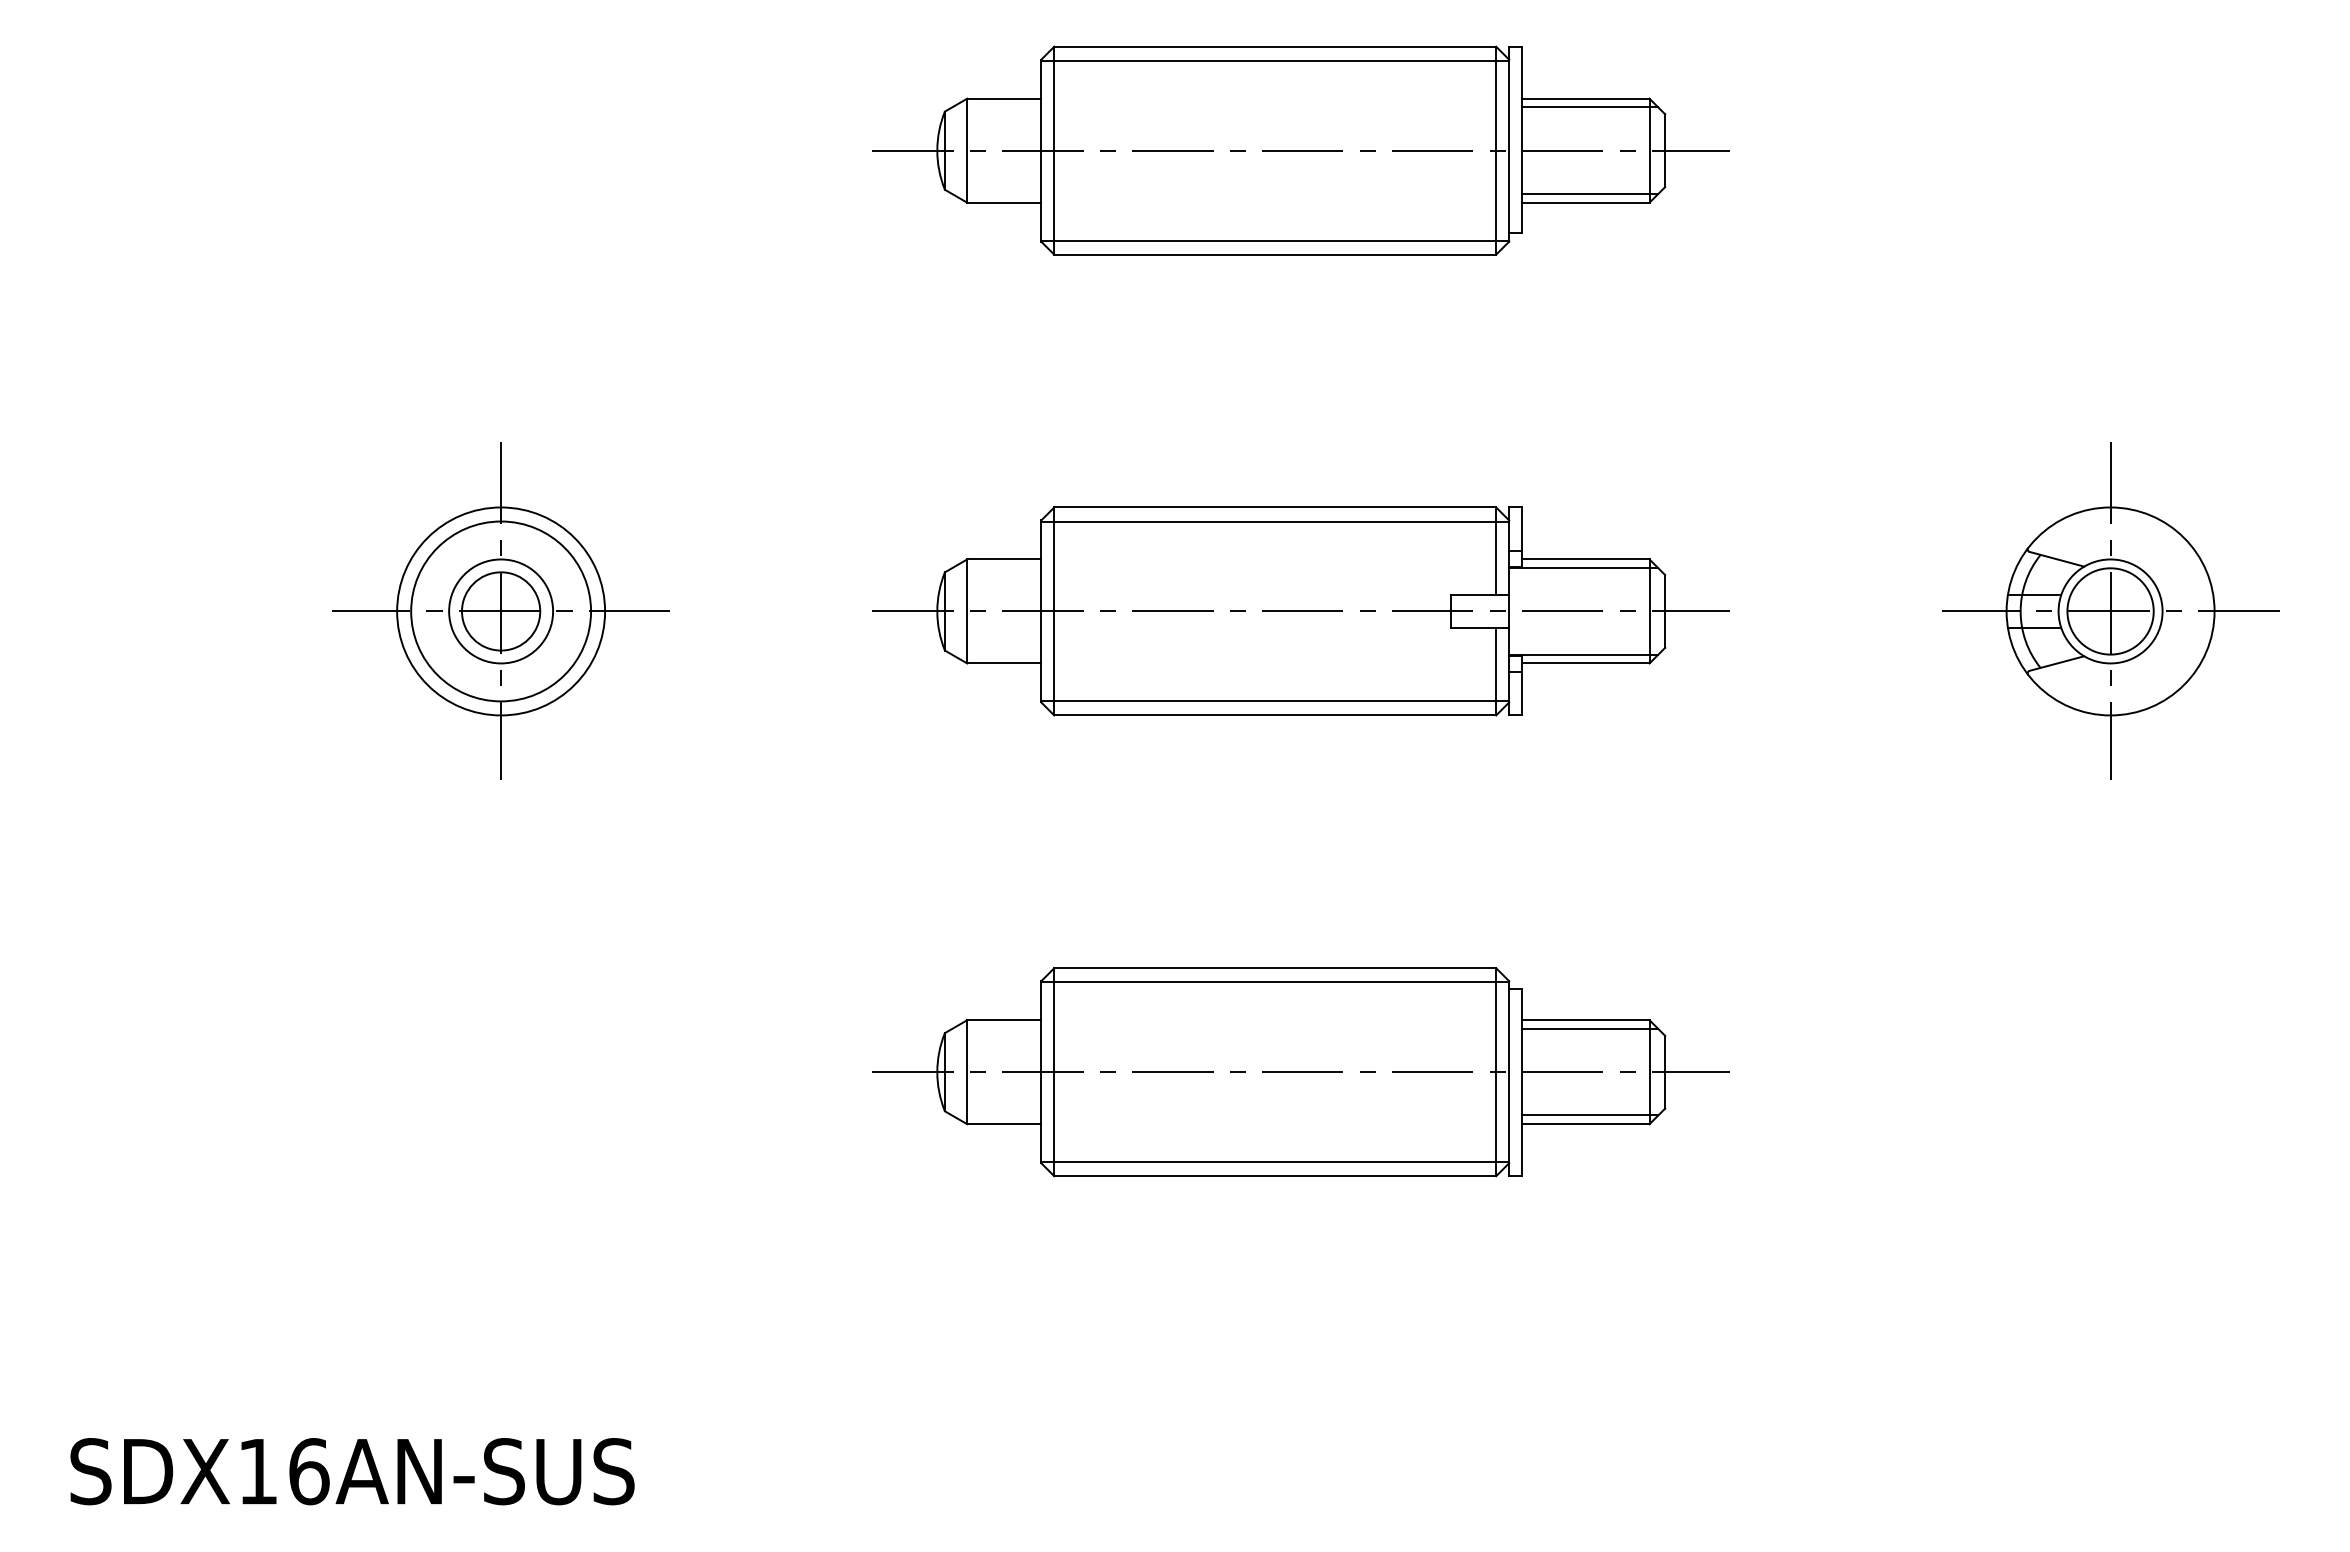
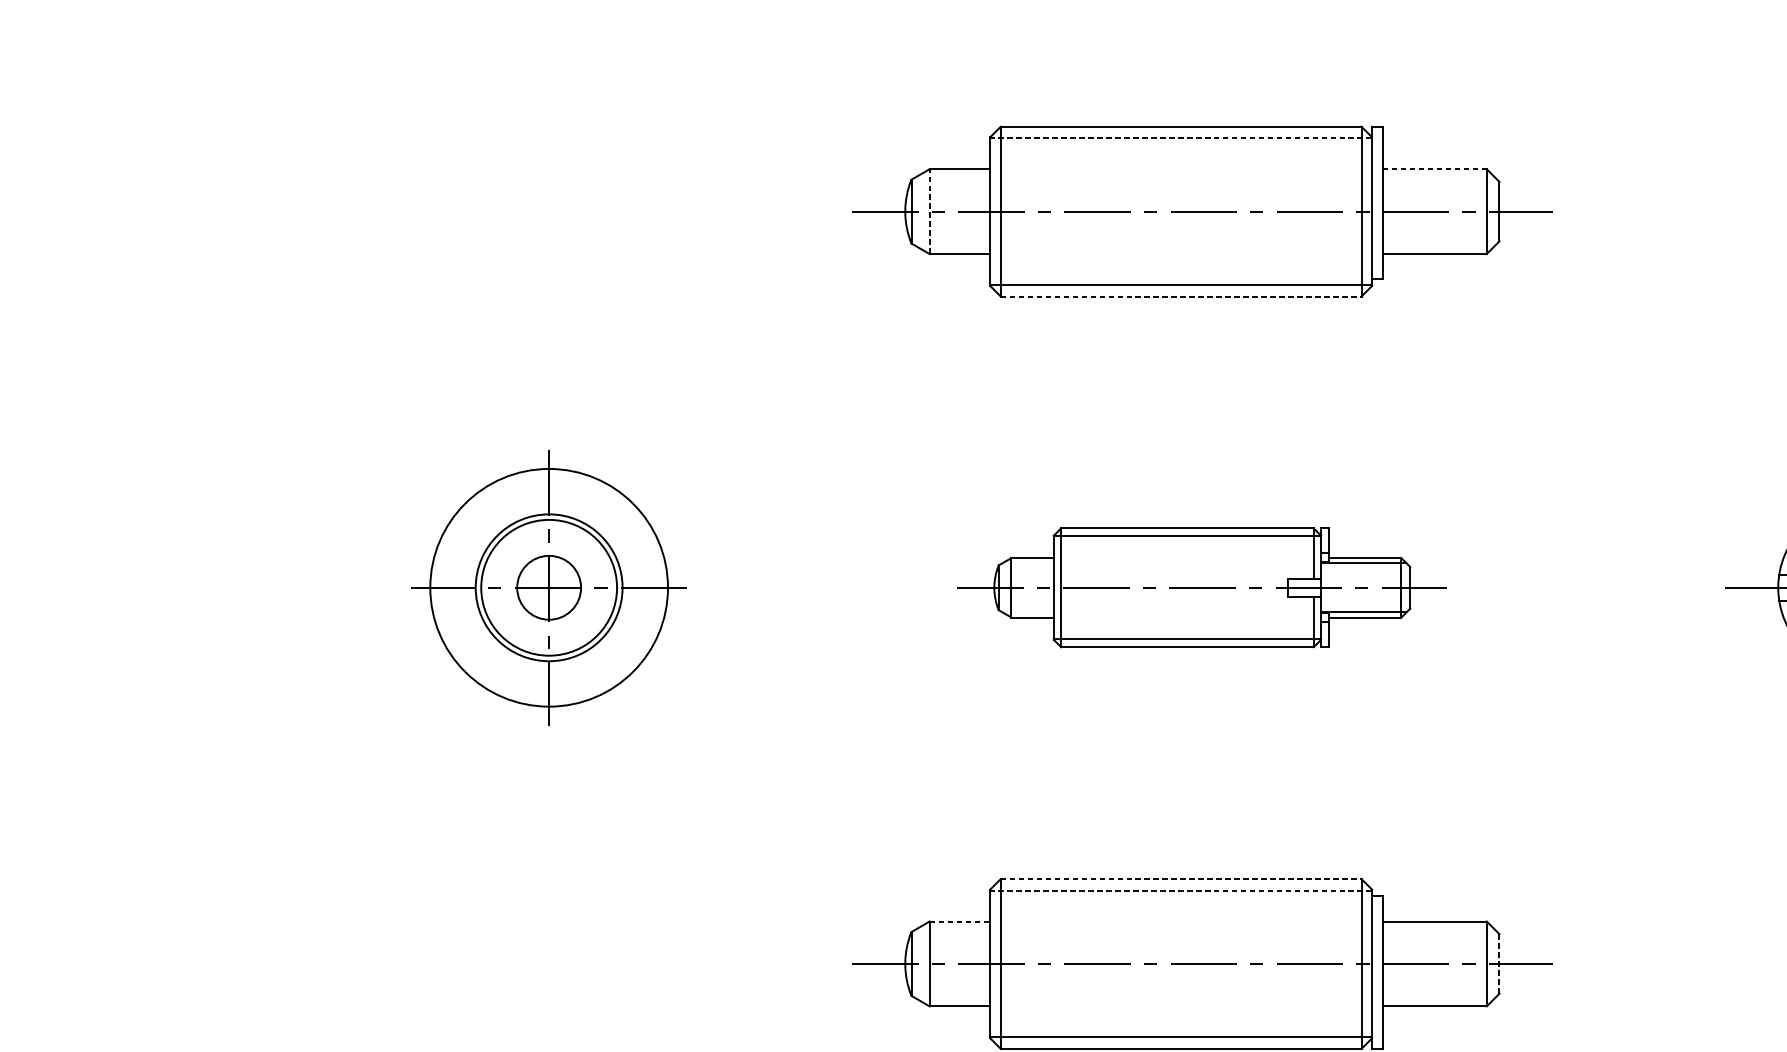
line: (1275, 60) -> (1181, 138), solid -> dashed
line: (1585, 98) -> (1434, 169), solid -> dashed
line: (1590, 107) -> (1438, 176), removed
line: (967, 150) -> (929, 211), solid -> dashed
line: (1590, 193) -> (1438, 246), removed
line: (1275, 254) -> (1181, 296), solid -> dashed
circle: (501, 611) -> (549, 587), size x1.4
circle: (501, 611) -> (549, 587), size x1.6
part: (1300, 611) -> (1201, 587), size x0.7
line: (1275, 968) -> (1181, 879), solid -> dashed
line: (1275, 982) -> (1181, 890), solid -> dashed
line: (1004, 1020) -> (960, 921), solid -> dashed
line: (1590, 1028) -> (1438, 928), removed
line: (1665, 1071) -> (1499, 963), solid -> dashed
line: (1590, 1115) -> (1438, 999), removed

